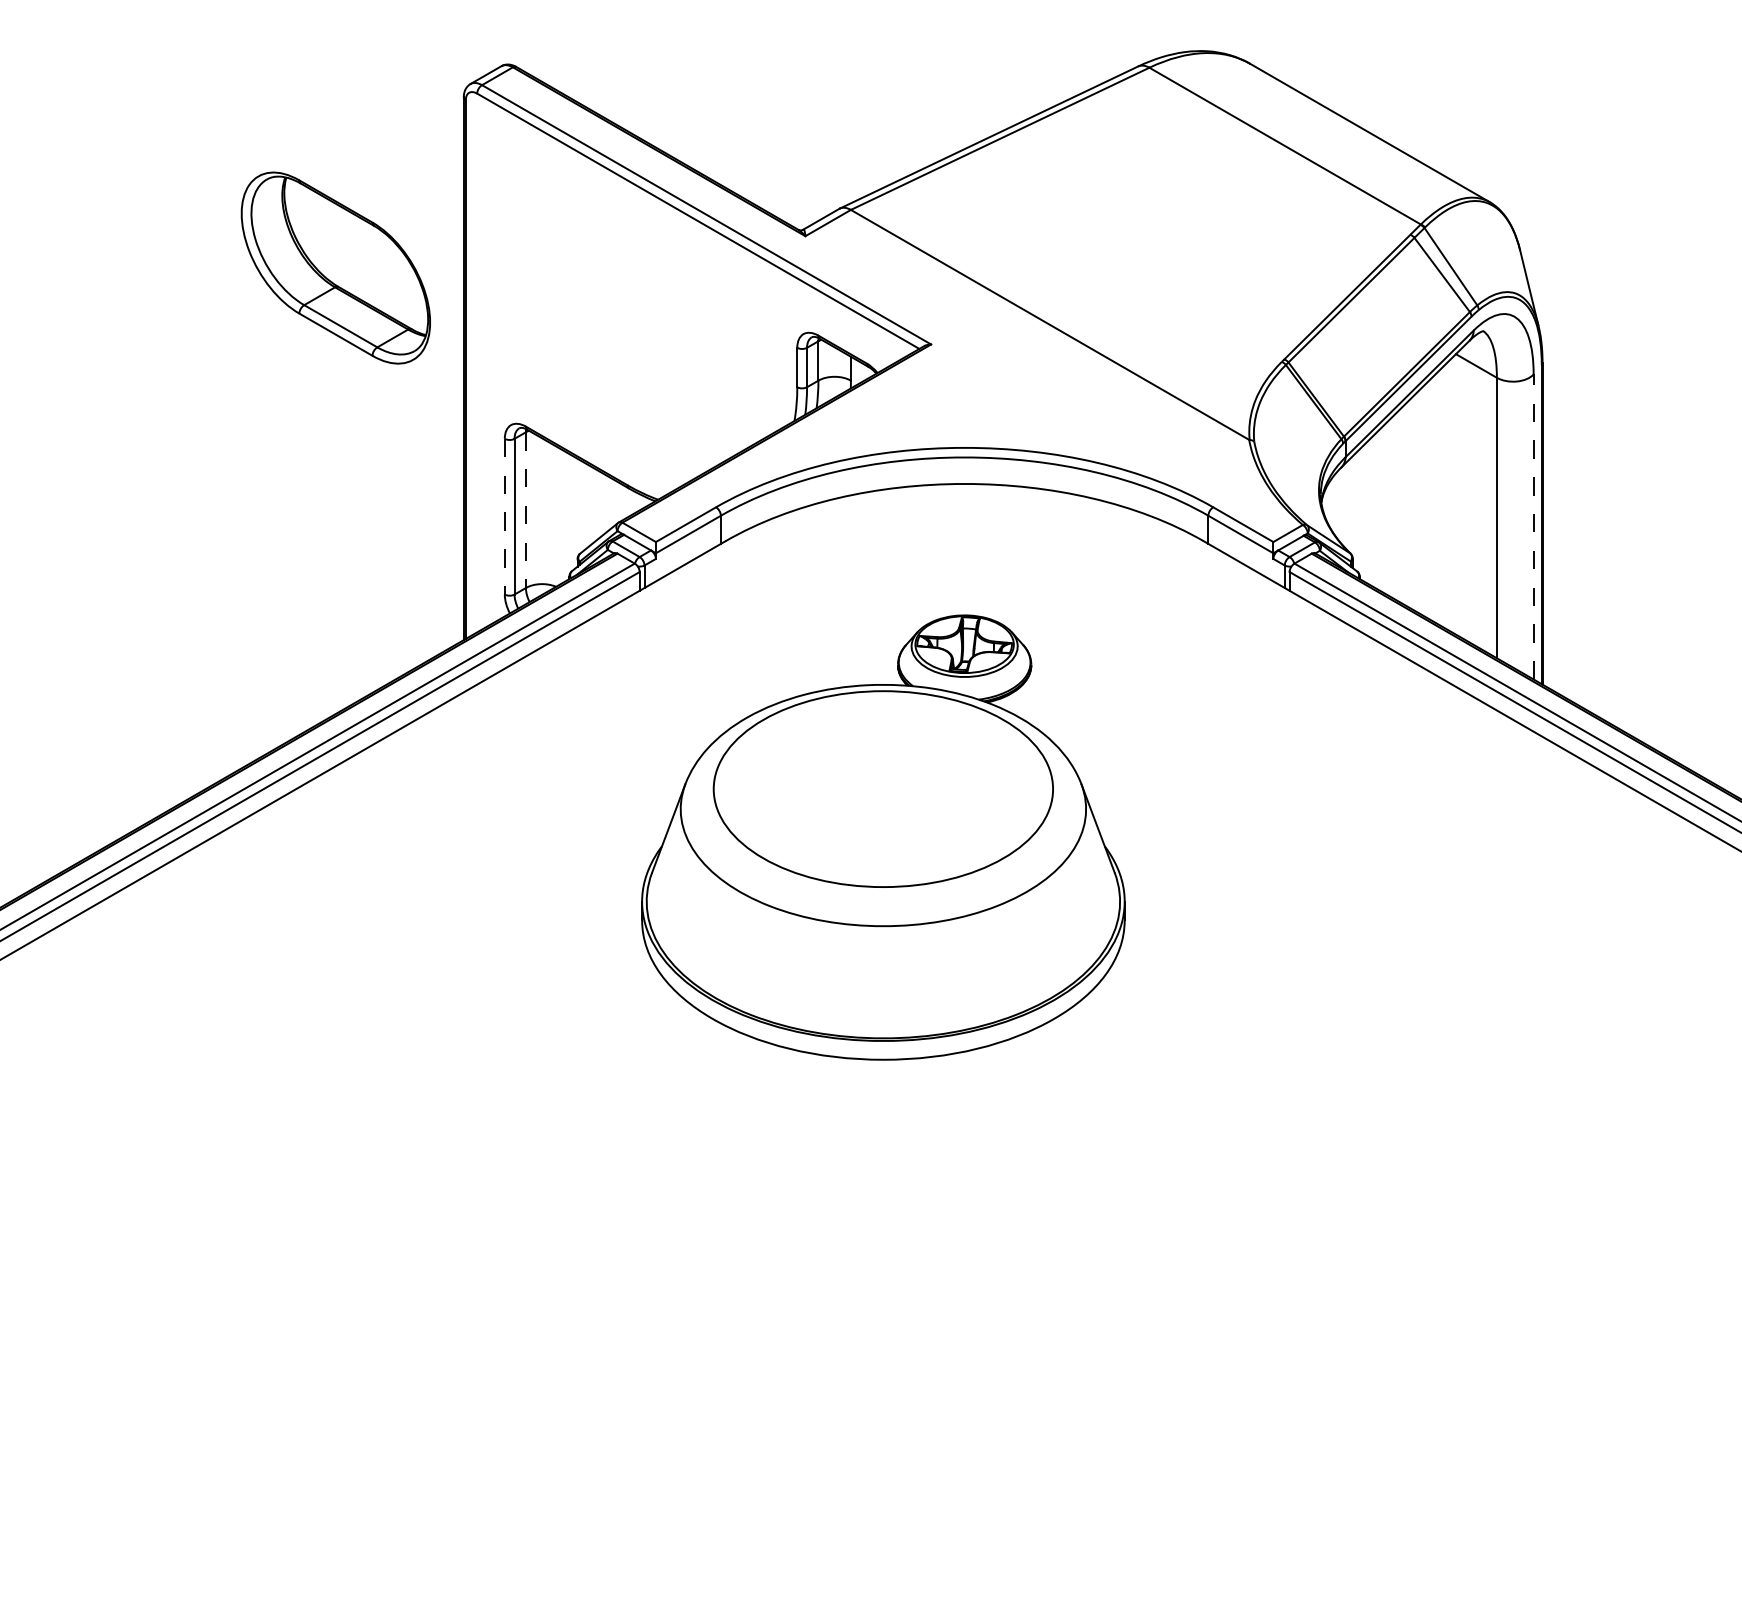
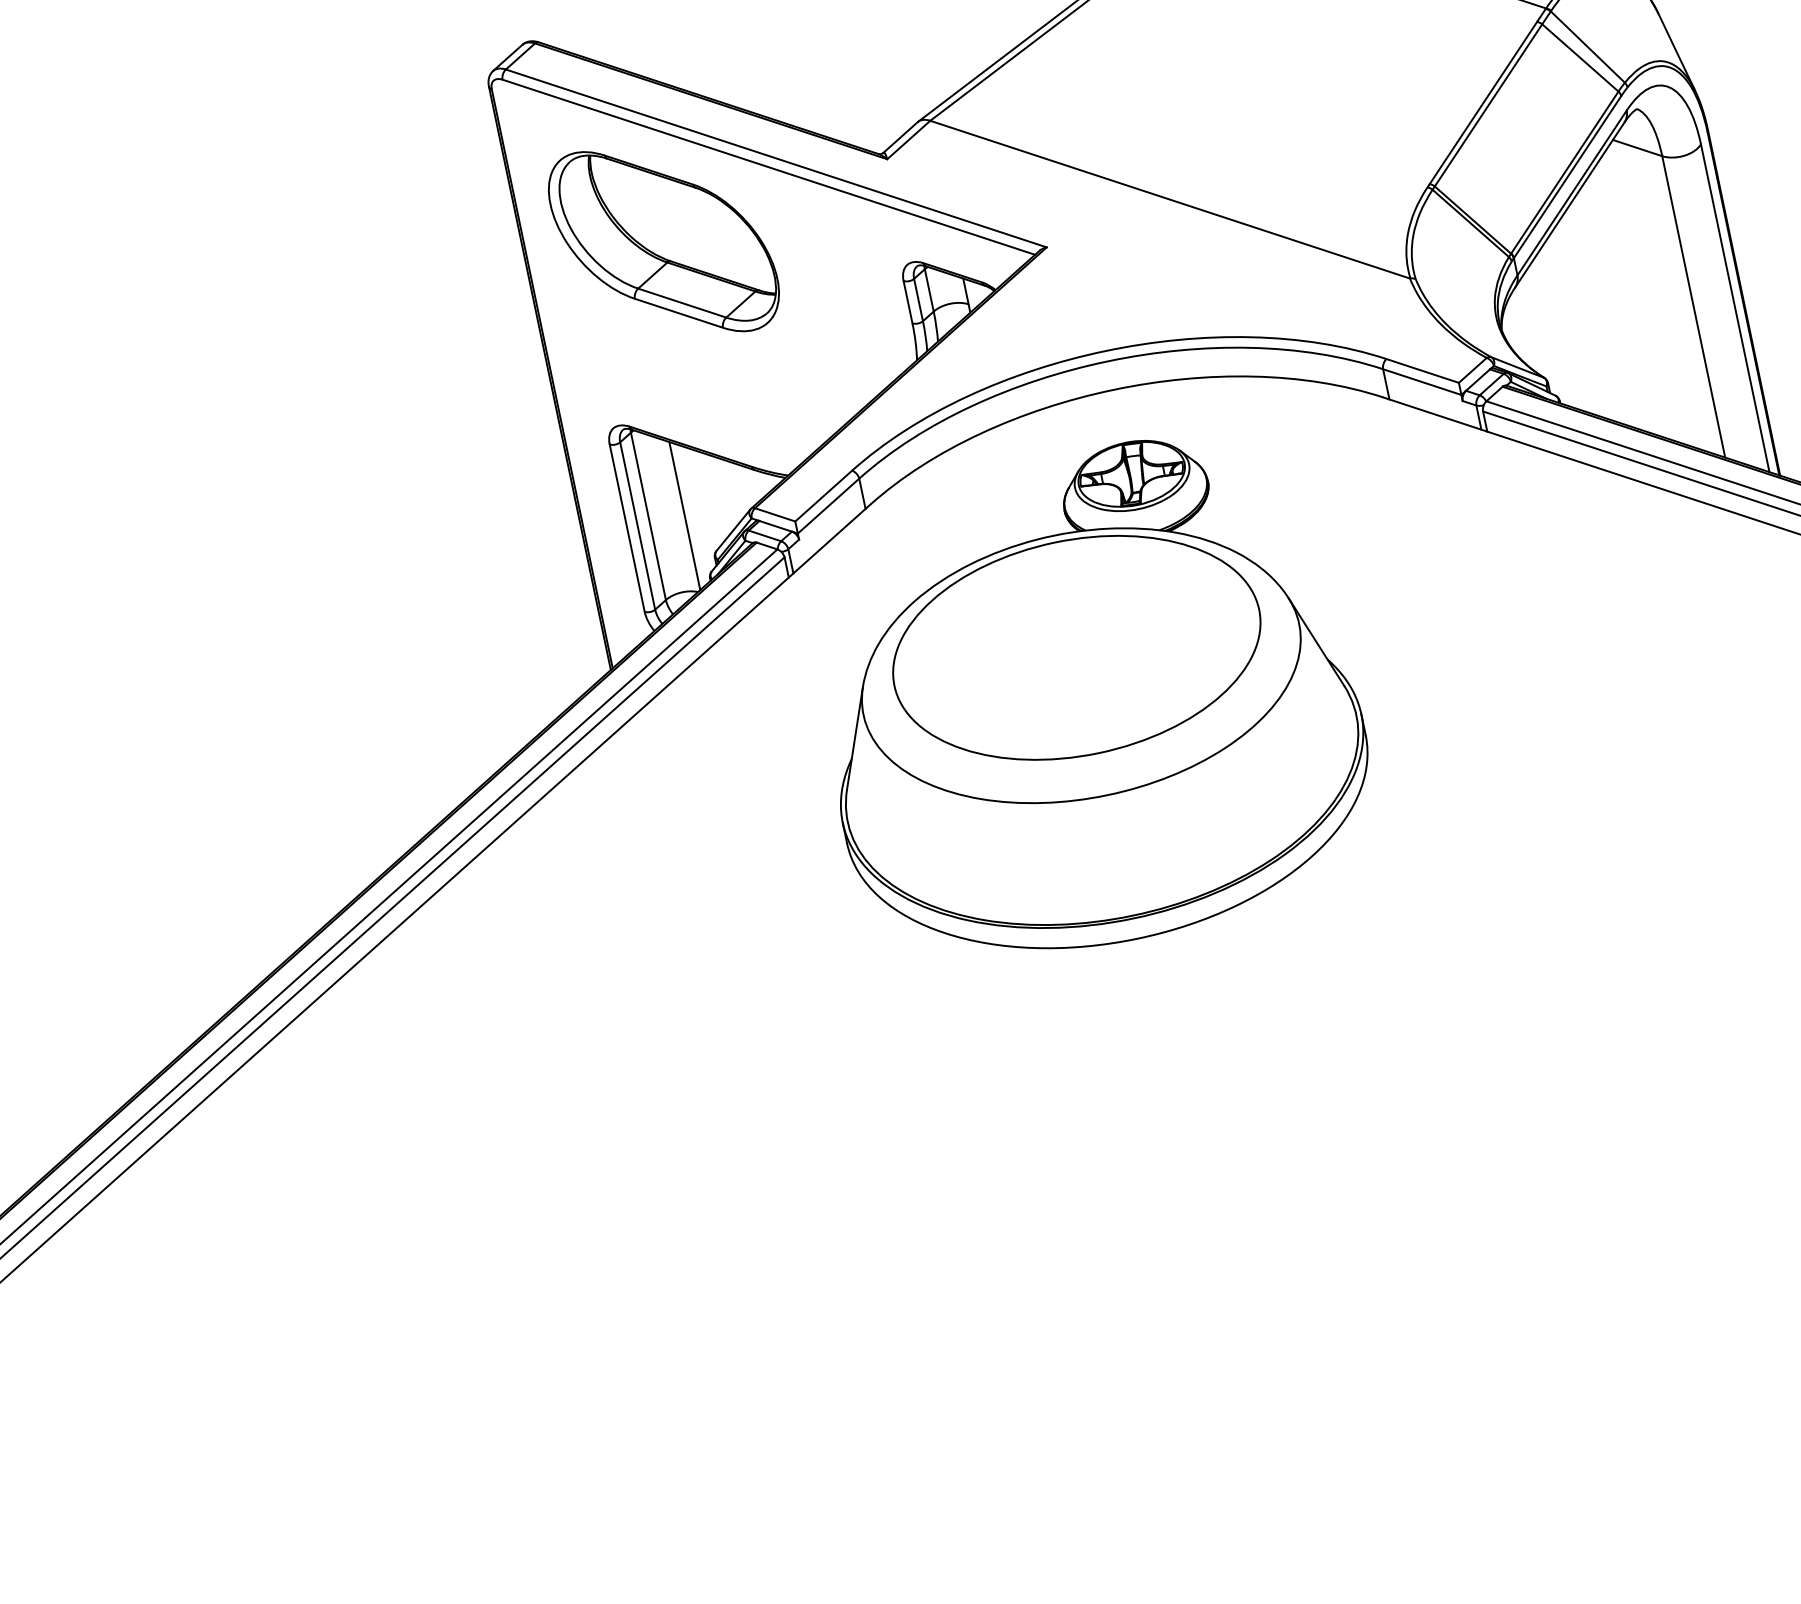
part: (335, 267) -> (663, 241), moved
line: (525, 510) -> (648, 516), dashed -> solid
line: (504, 516) -> (626, 528), dashed -> solid
line: (558, 516) -> (684, 515), added
line: (1533, 526) -> (1734, 307), dashed -> solid
part: (883, 837) -> (1087, 699), moved

